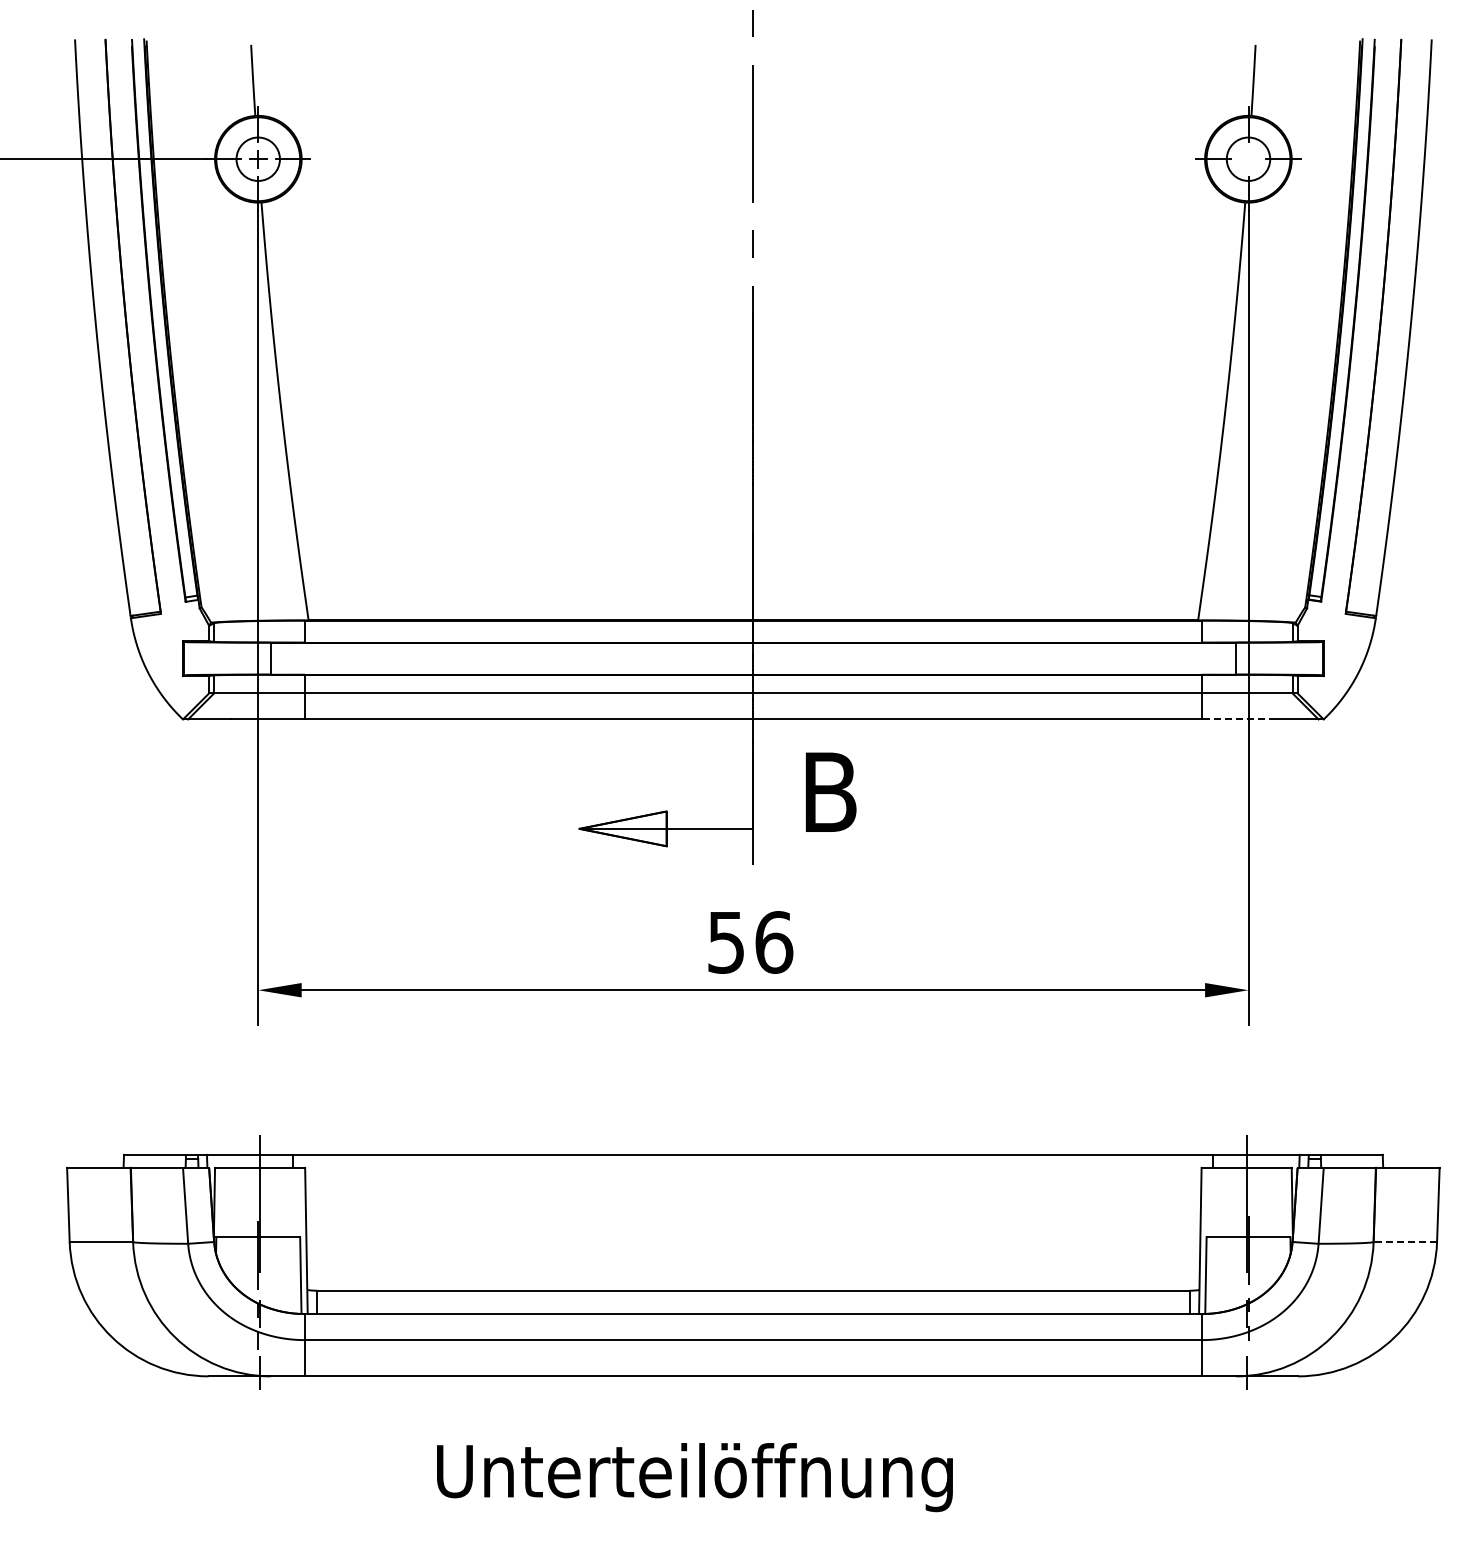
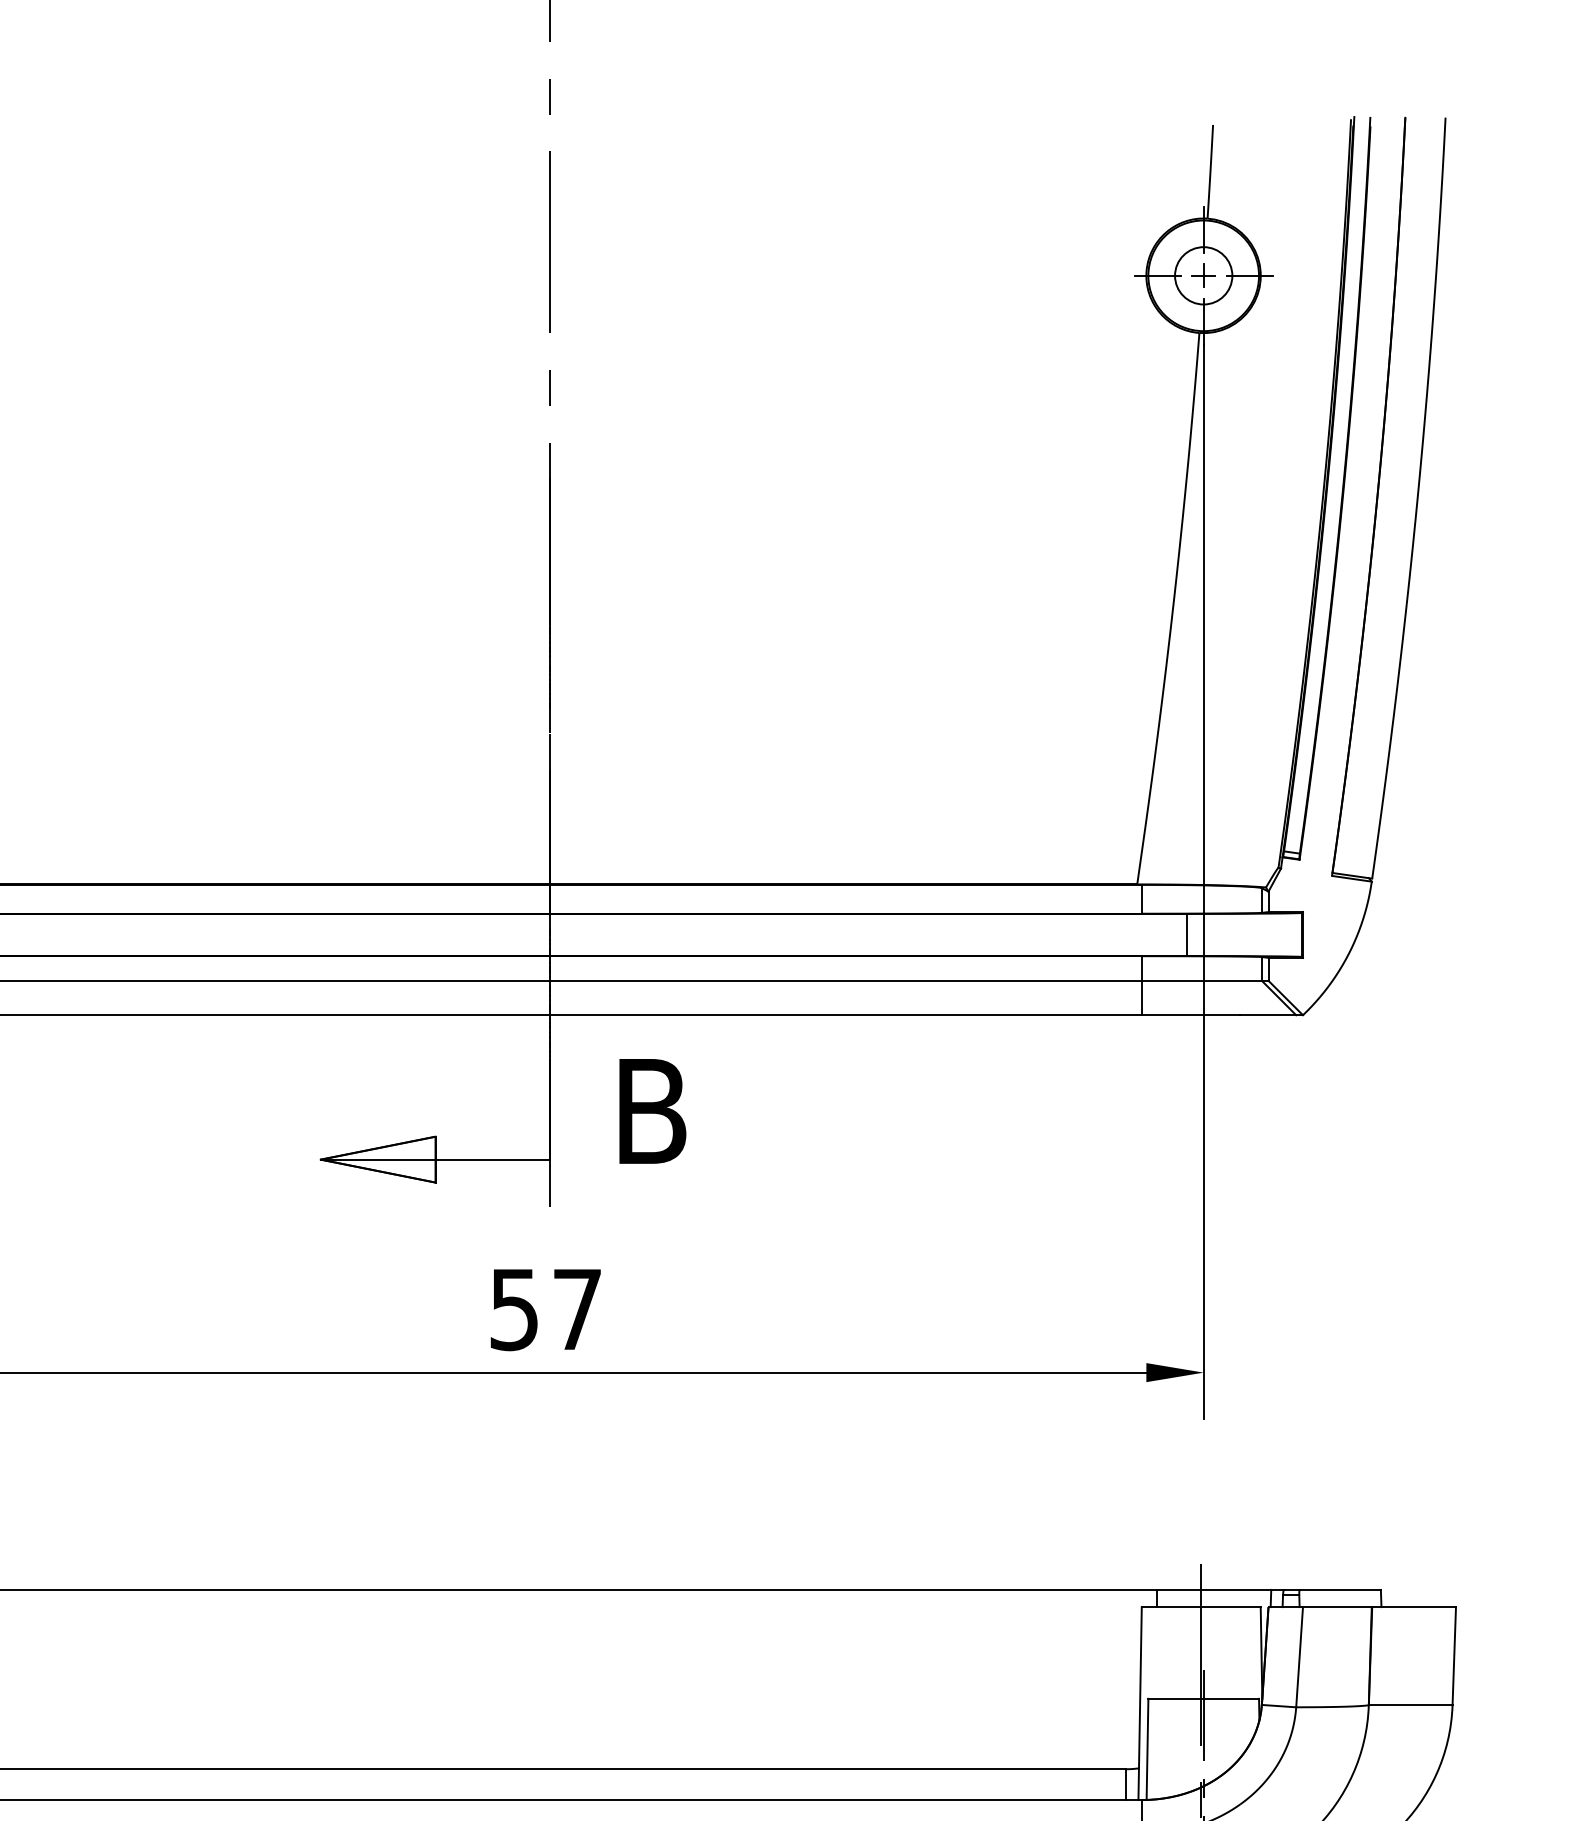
part: (1248, 159) -> (1203, 276), added
line: (1238, 719) -> (1190, 1015), dashed -> solid
text: (774, 942) -> (578, 1309), 56 -> 57
line: (1405, 1242) -> (1410, 1705), dashed -> solid

